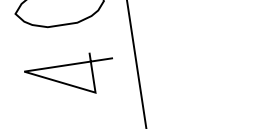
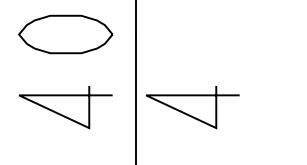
line: (188, 65) -> (189, 114), added

